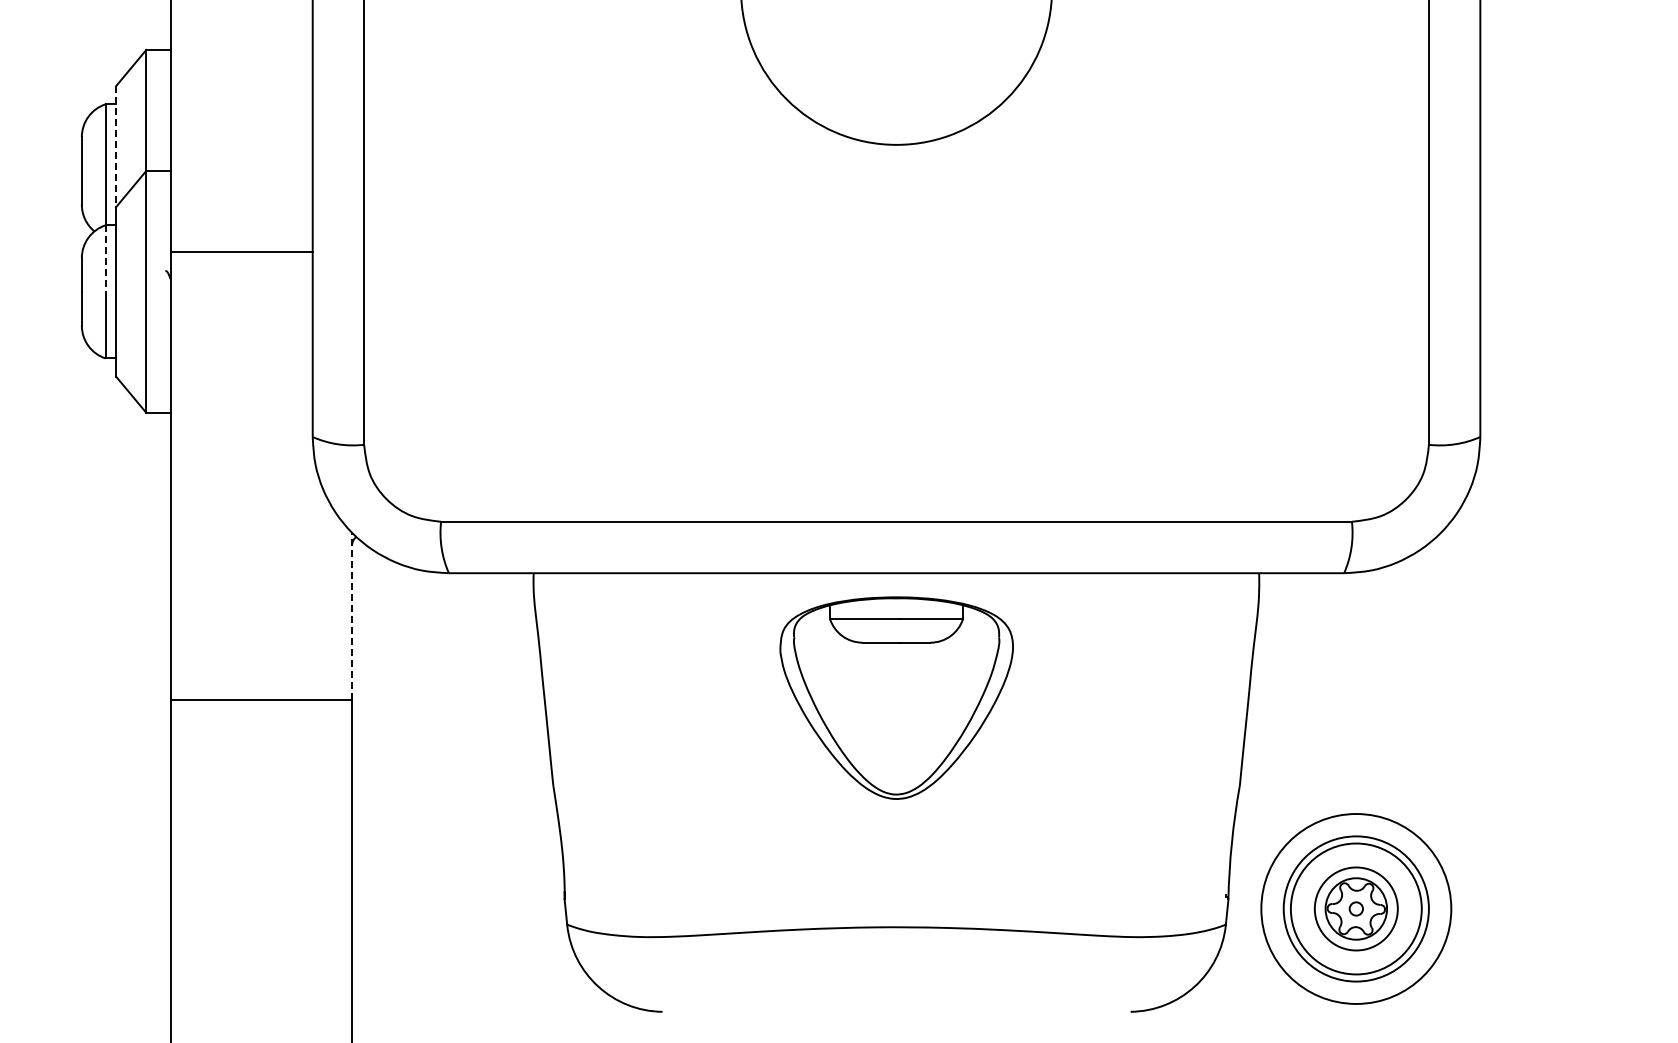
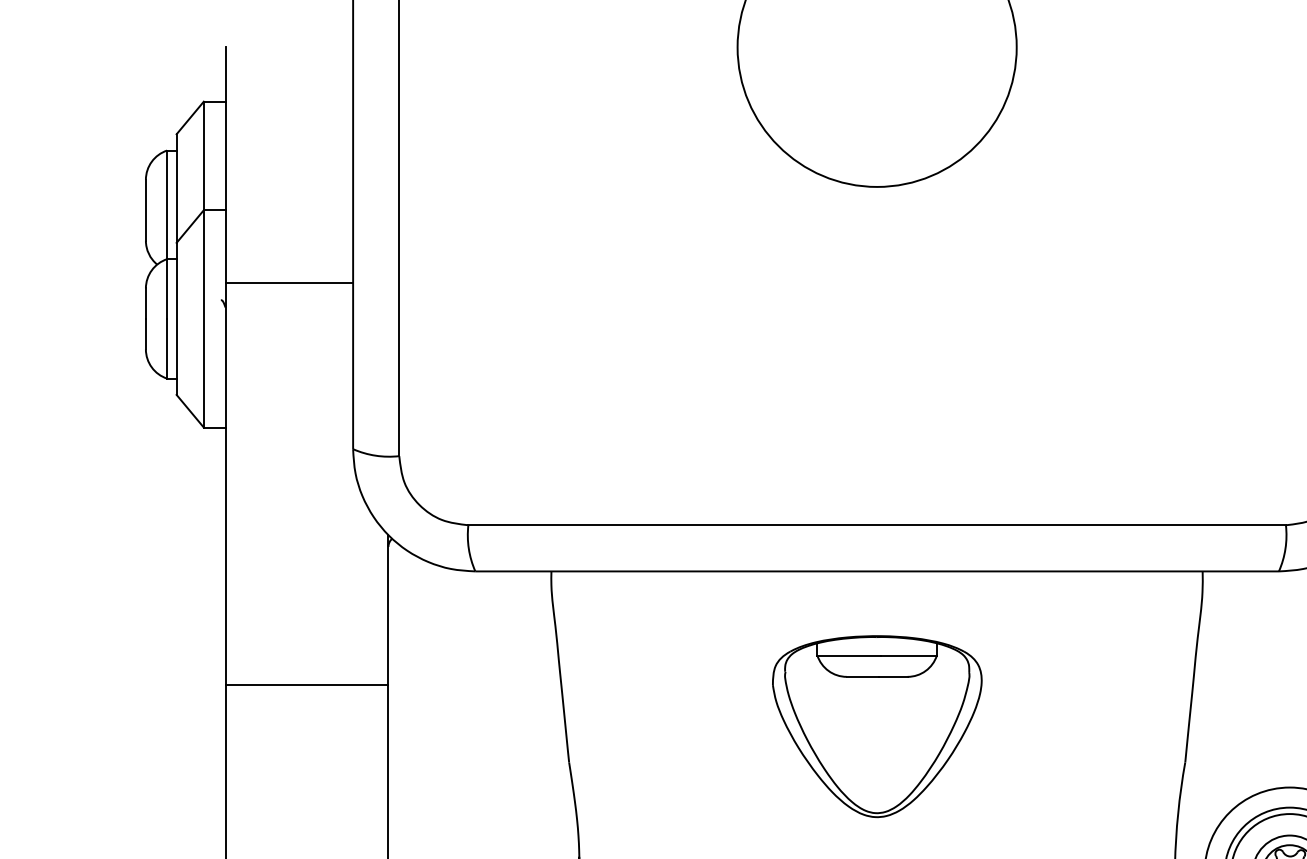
line: (116, 147) -> (177, 189), dashed -> solid
line: (105, 259) -> (167, 289), dashed -> solid
line: (352, 616) -> (388, 610), dashed -> solid
part: (896, 697) -> (877, 726), moved

